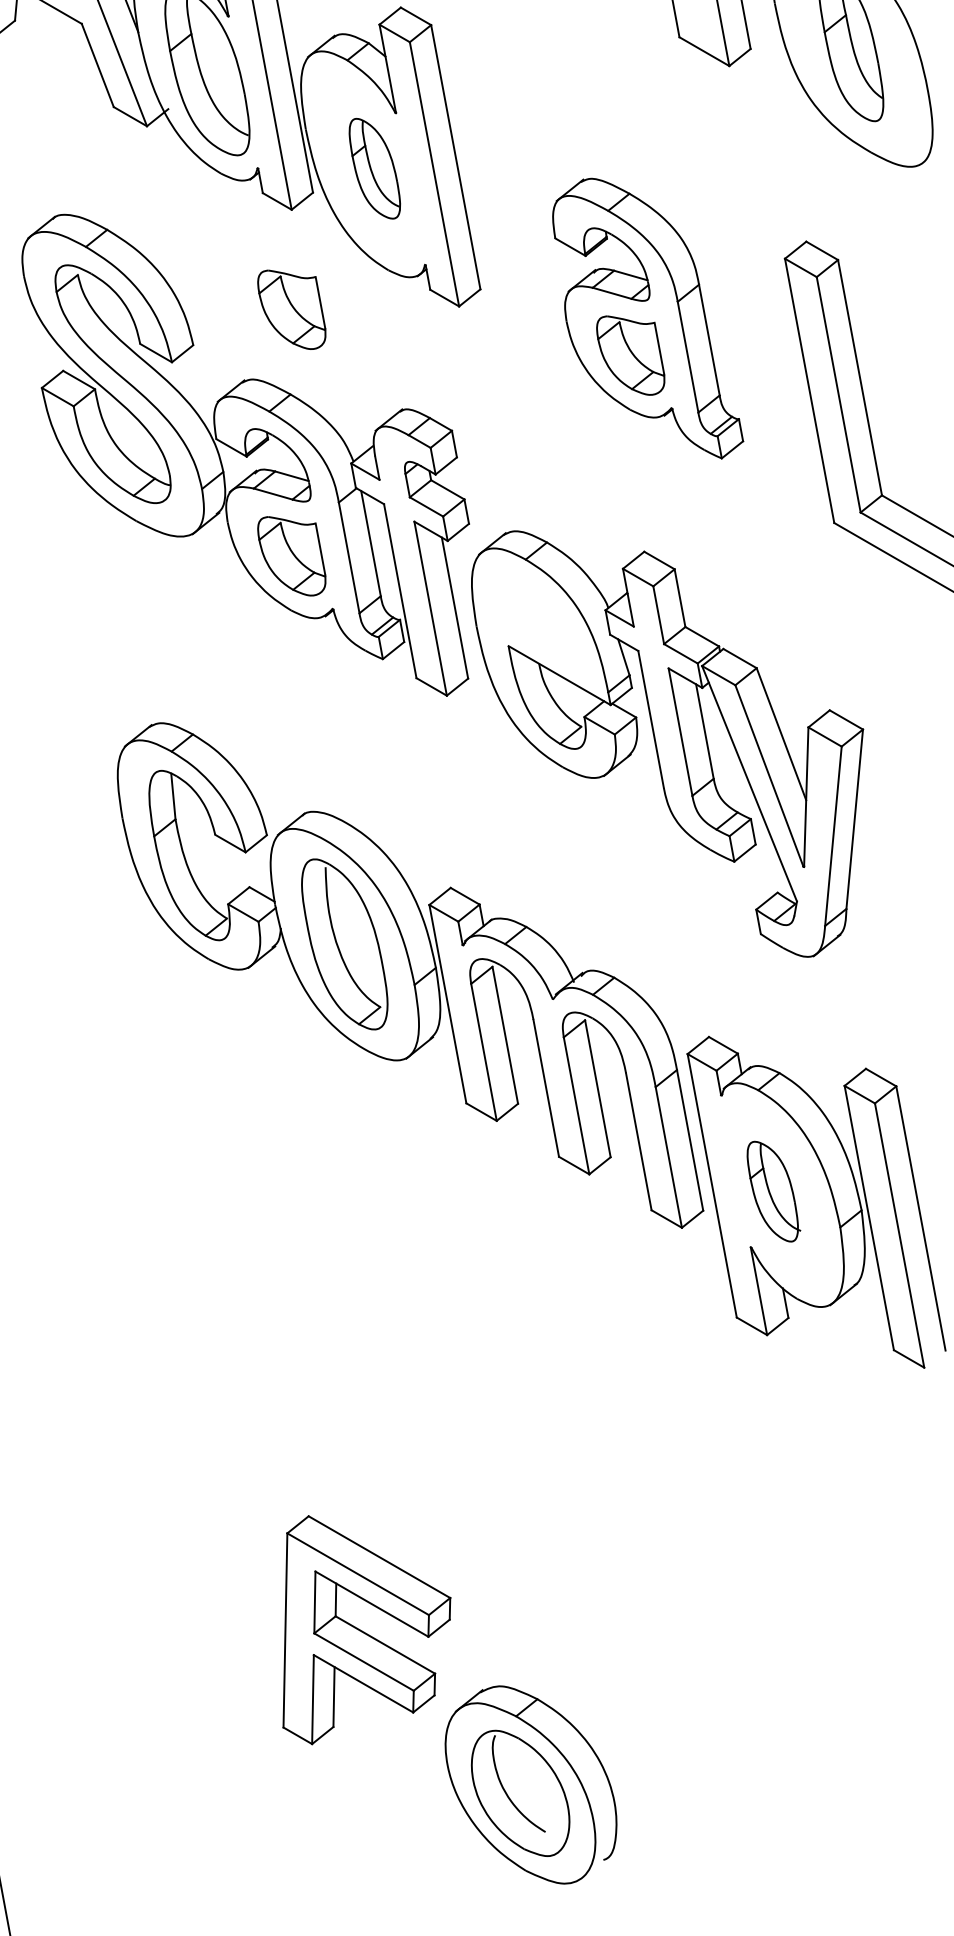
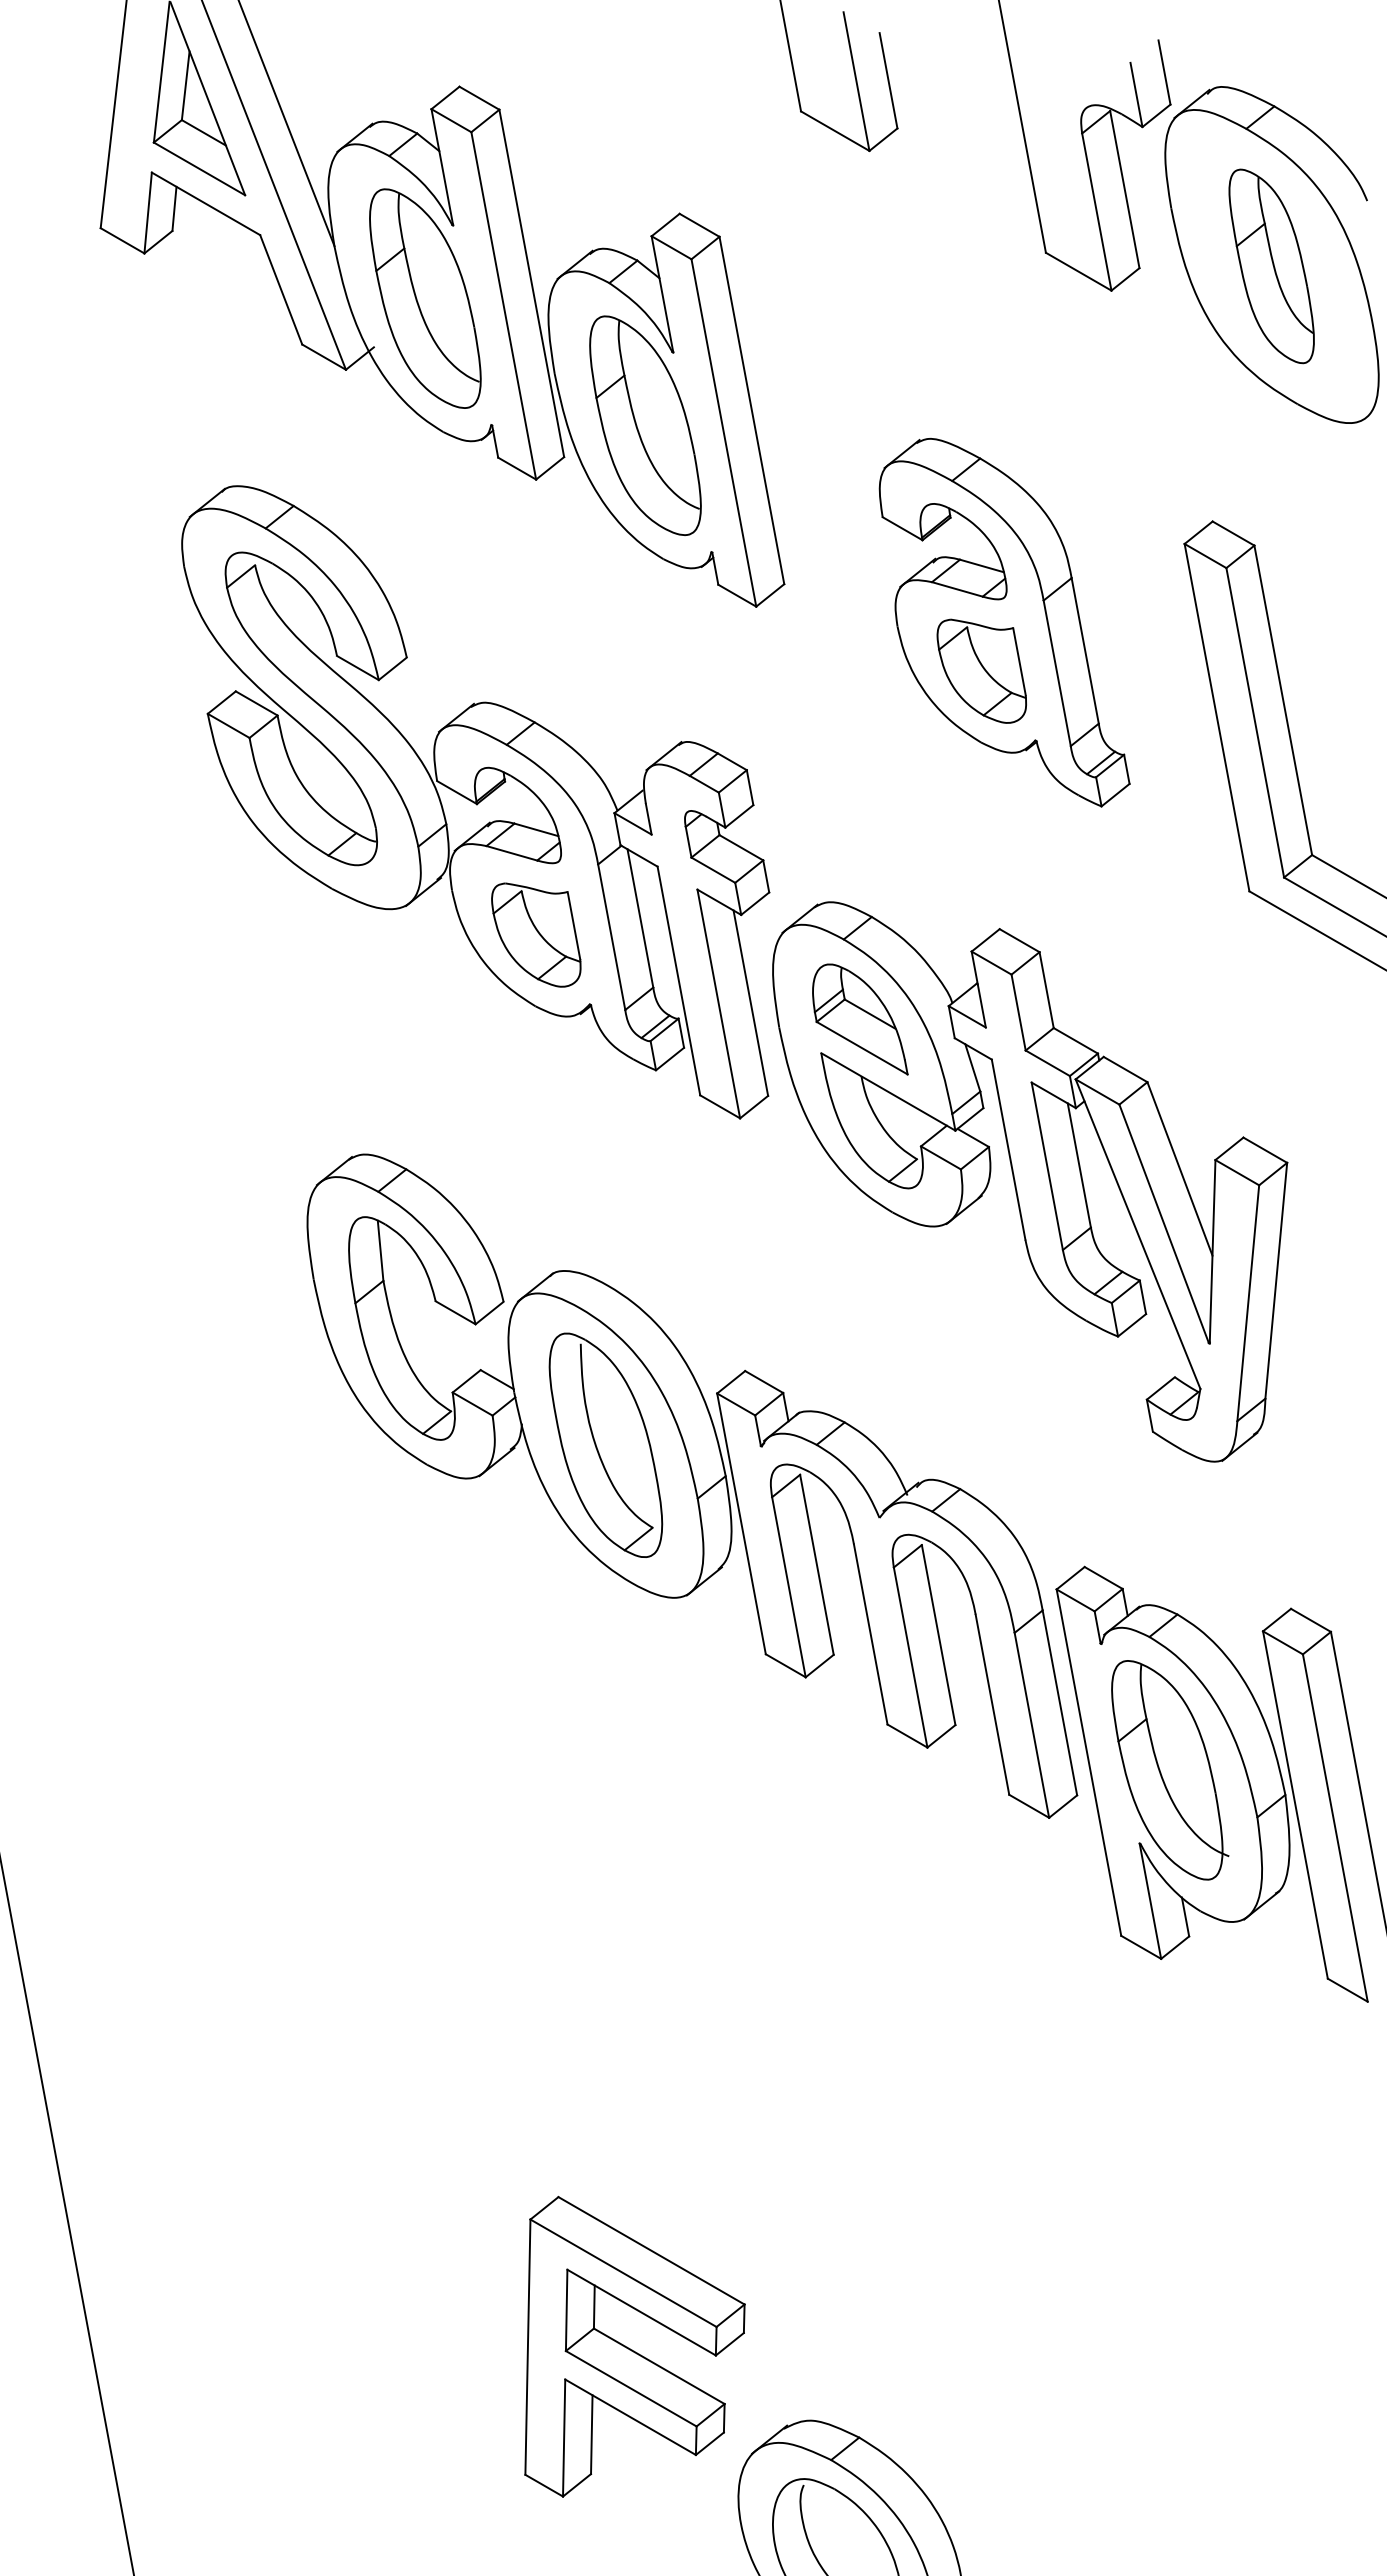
part: (374, 168) -> (645, 425), size x1.67
part: (291, 309) -> (536, 610), removed
part: (538, 620) -> (860, 1019), added
part: (774, 1191) -> (1170, 1770), size x1.67

